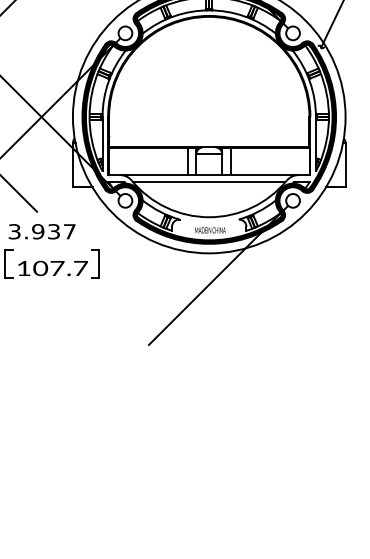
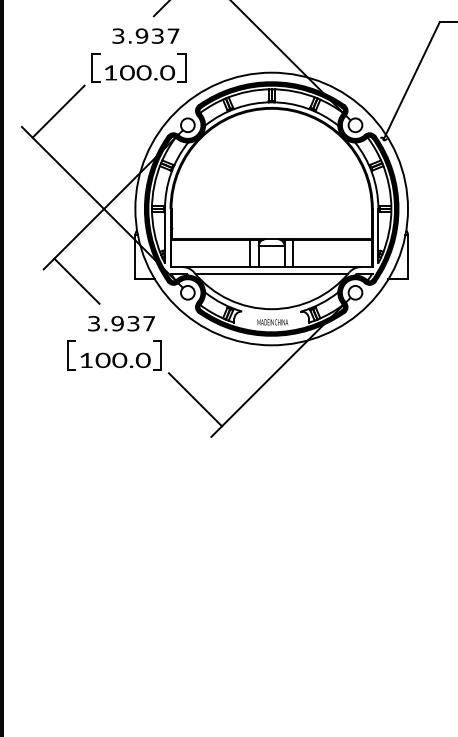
text: (42, 231) -> (121, 323), moved
text: (69, 267) -> (131, 359), 107.7 -> 100.0
line: (133, 307) -> (195, 399), added

